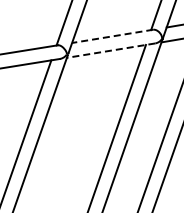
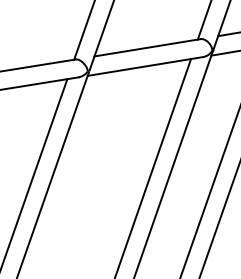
line: (112, 36) -> (147, 47), dashed -> solid
line: (111, 50) -> (145, 66), dashed -> solid

